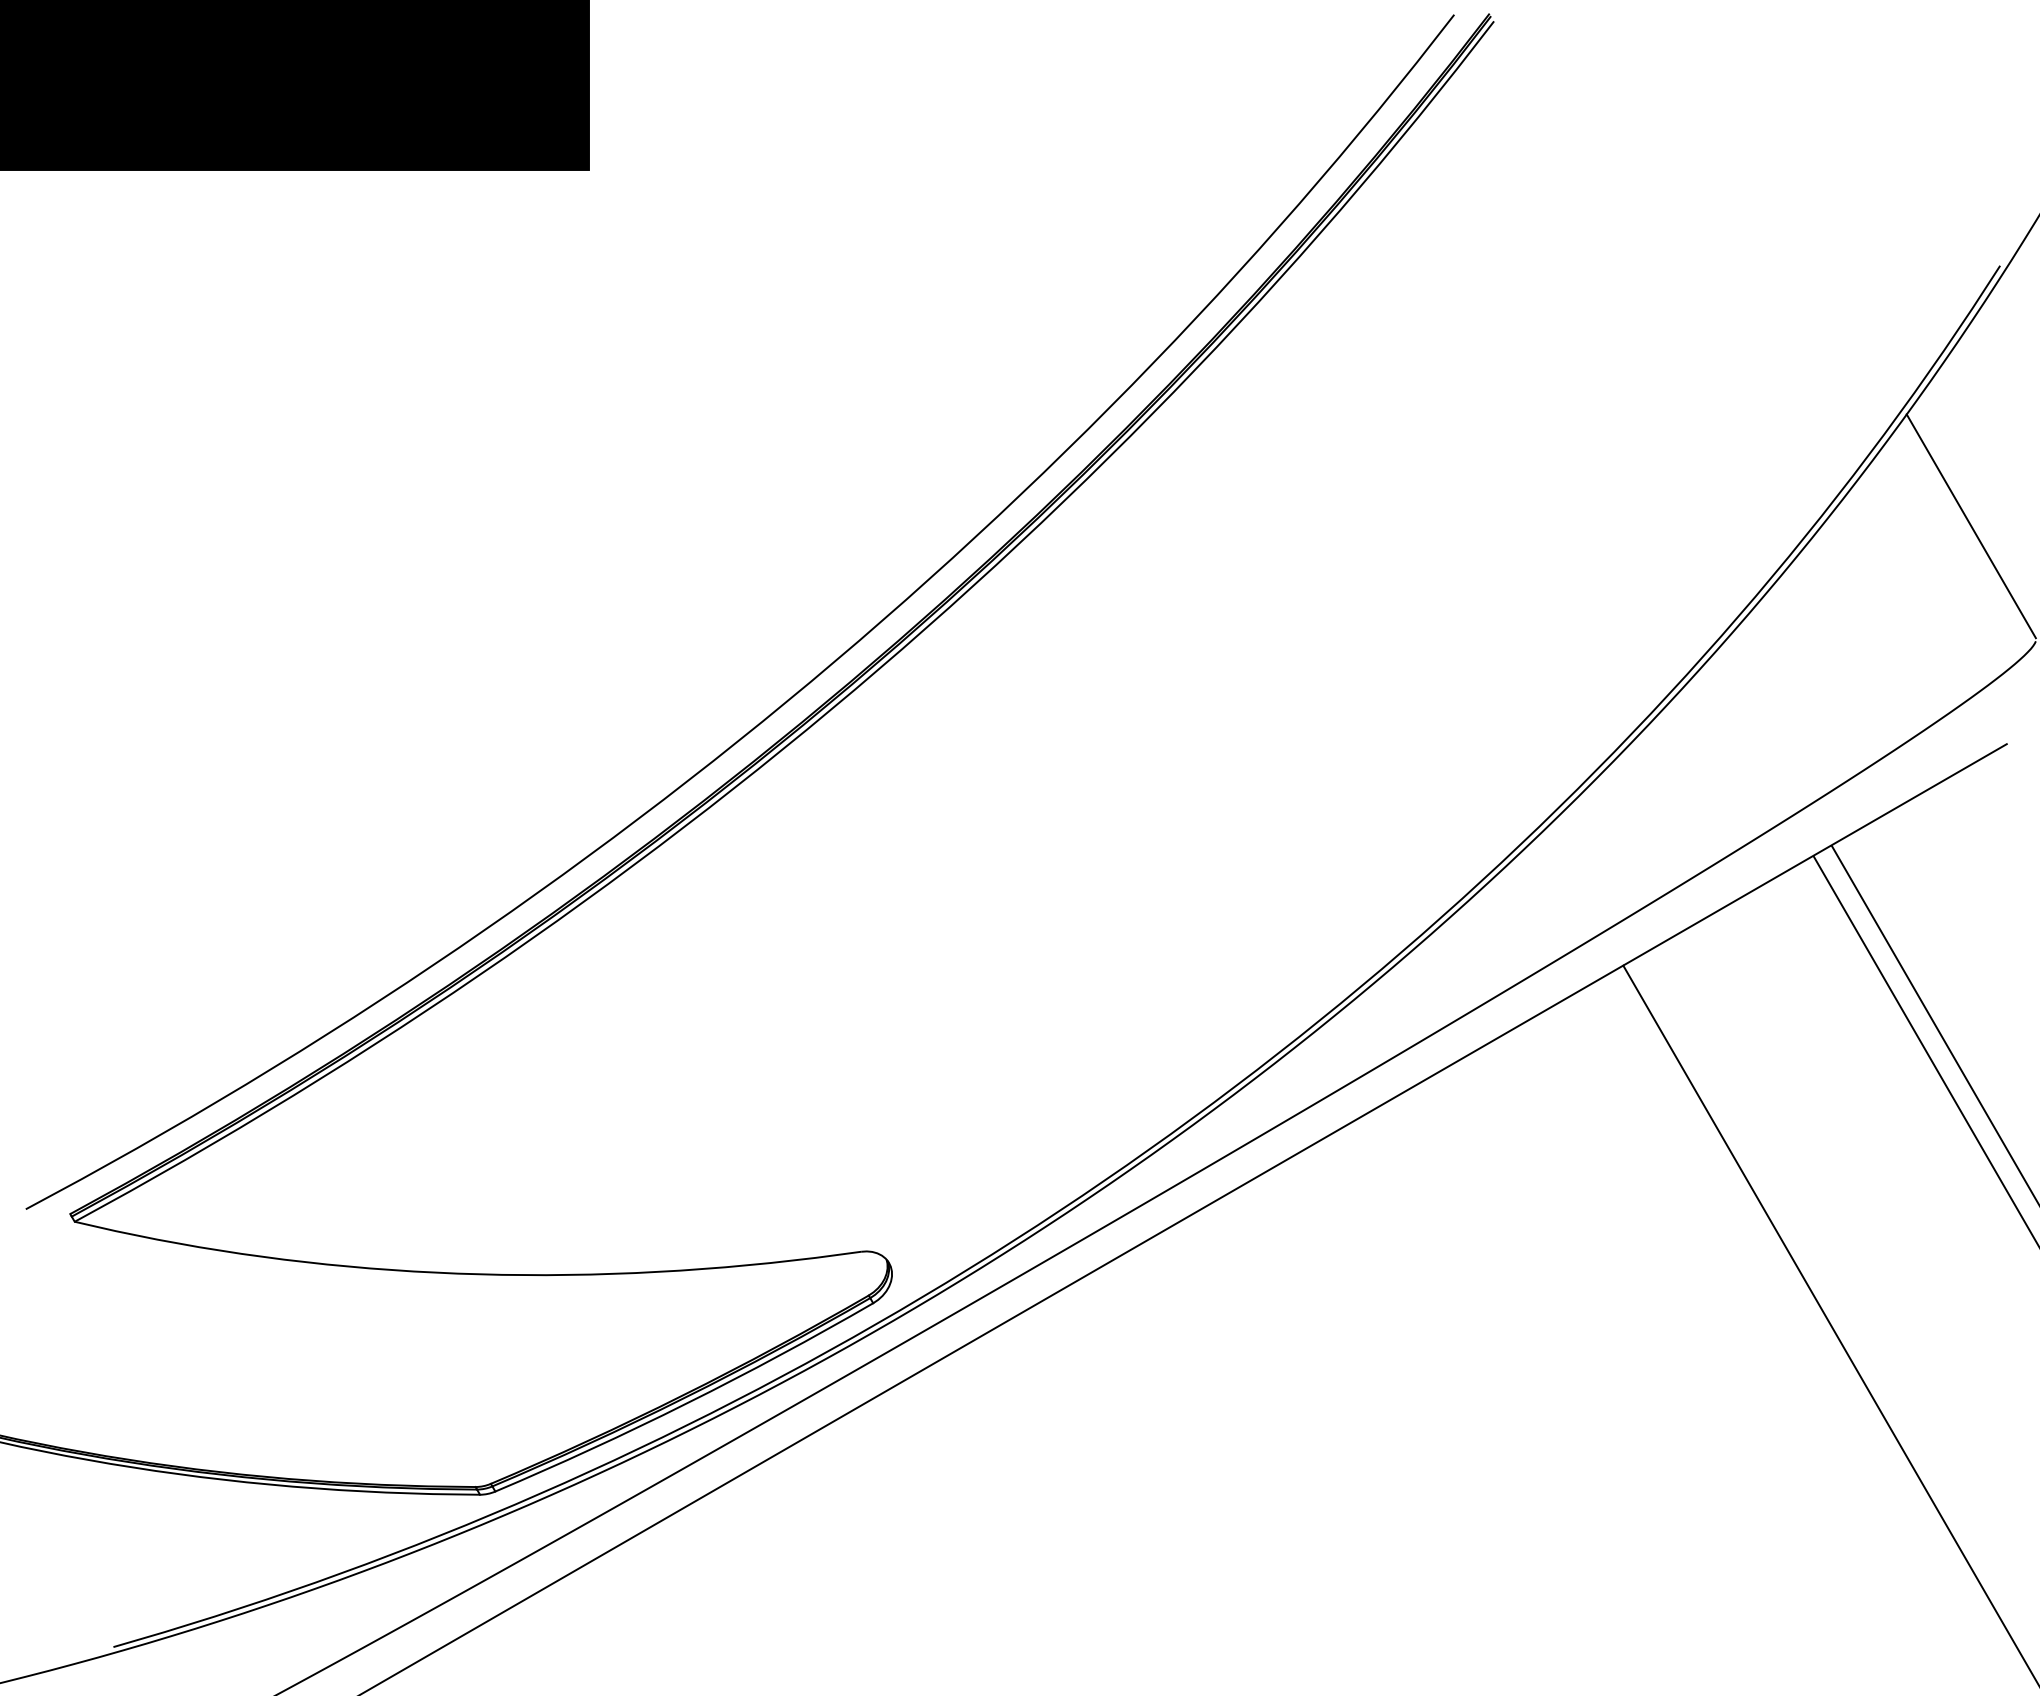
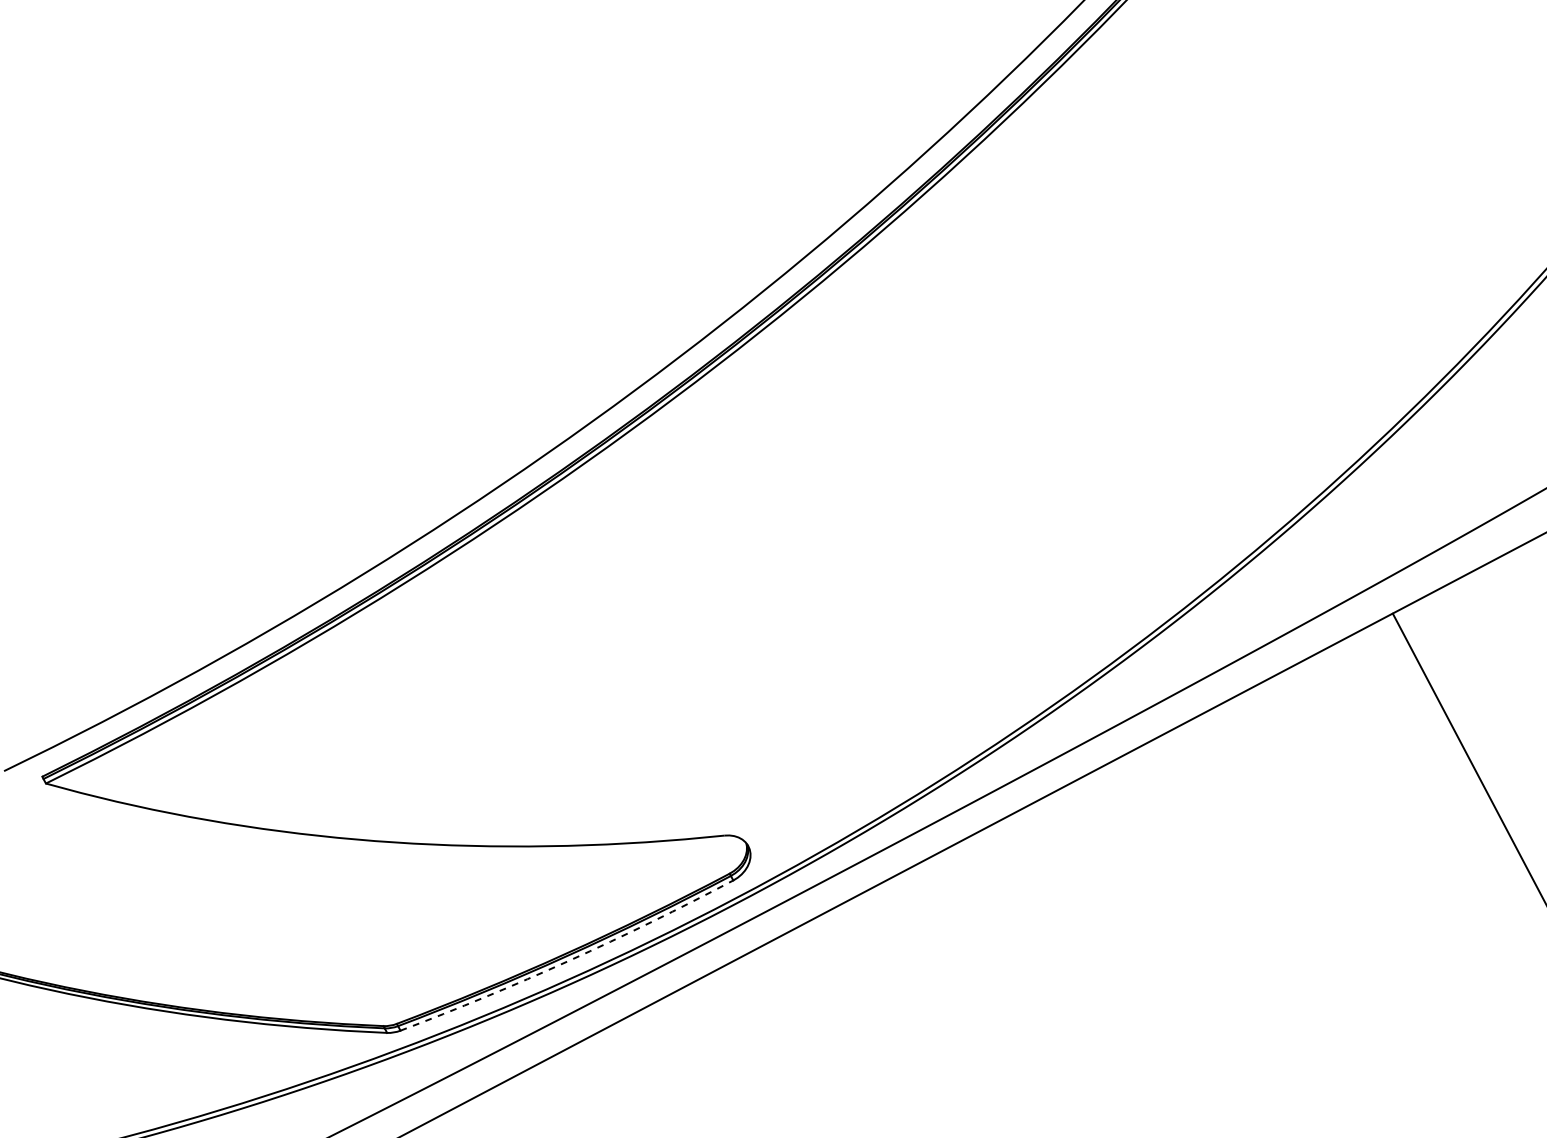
arc: (687, 1403) -> (569, 960), solid -> dashed

